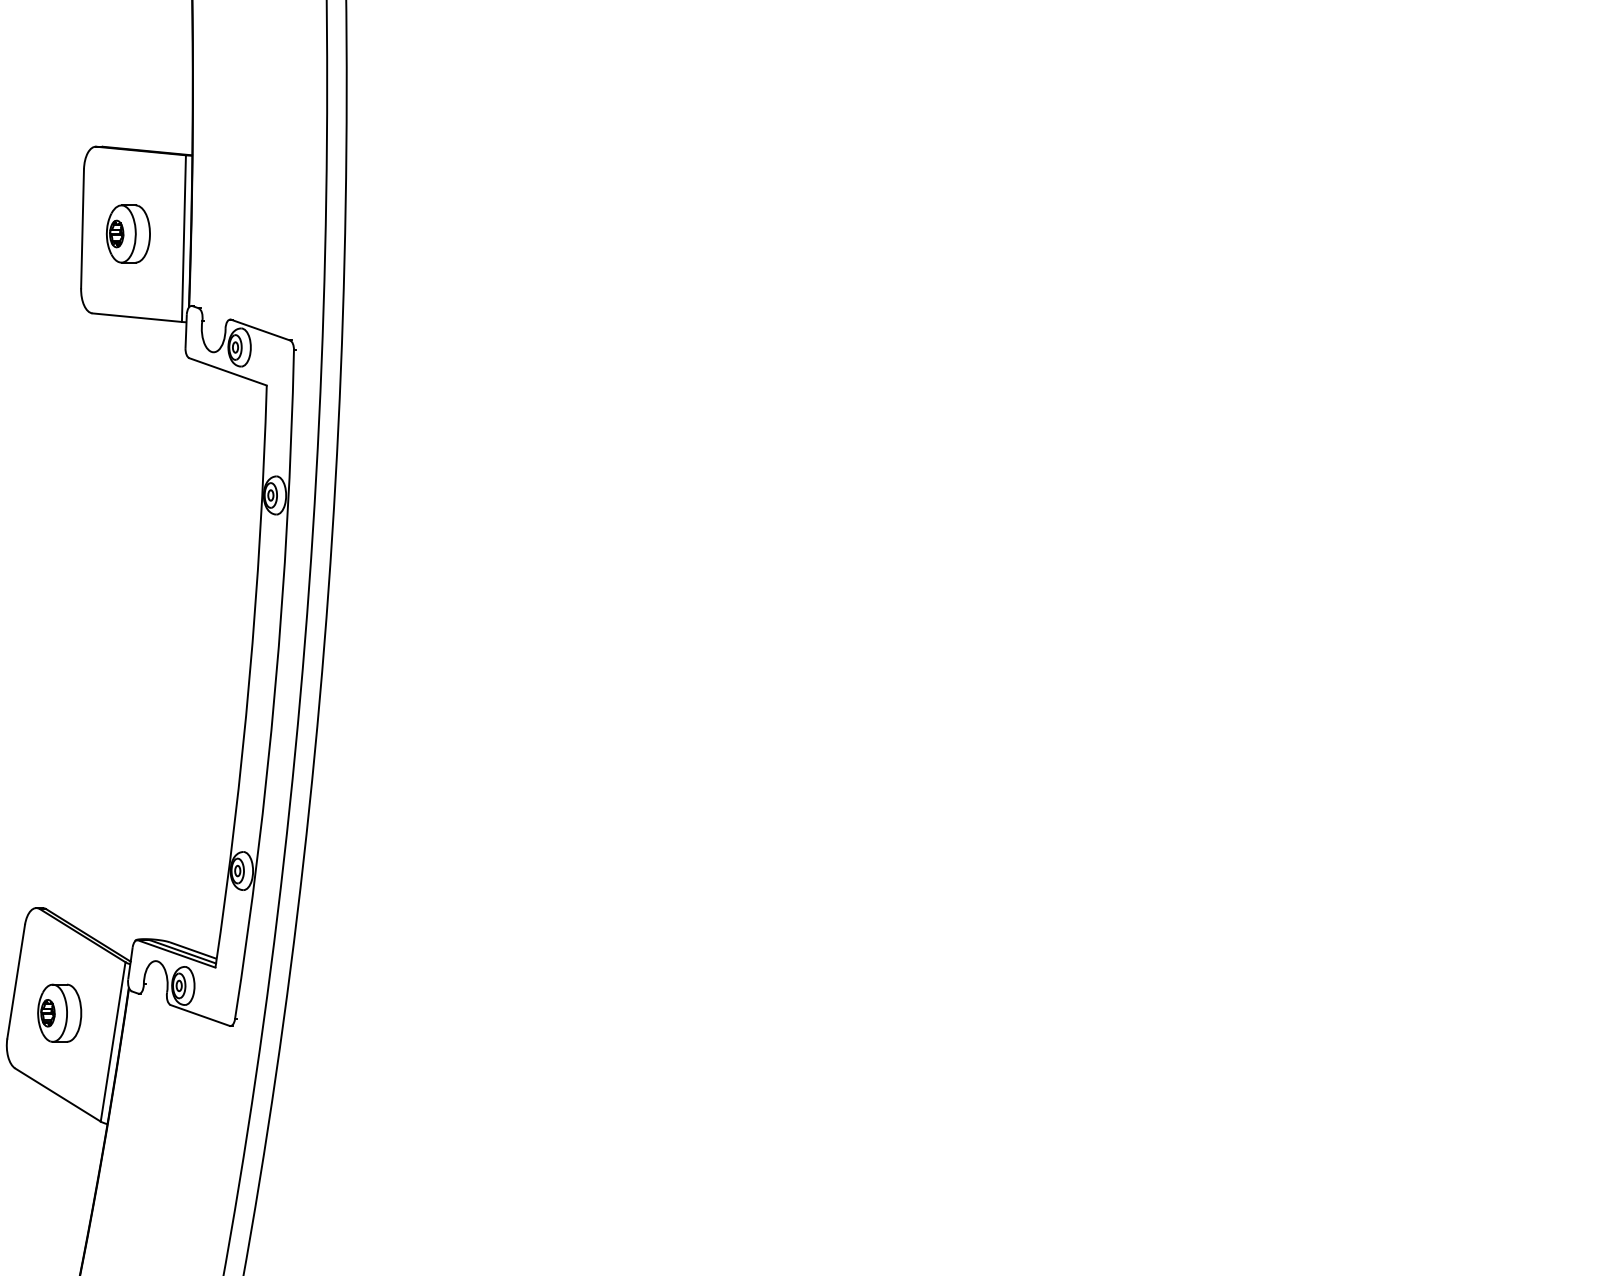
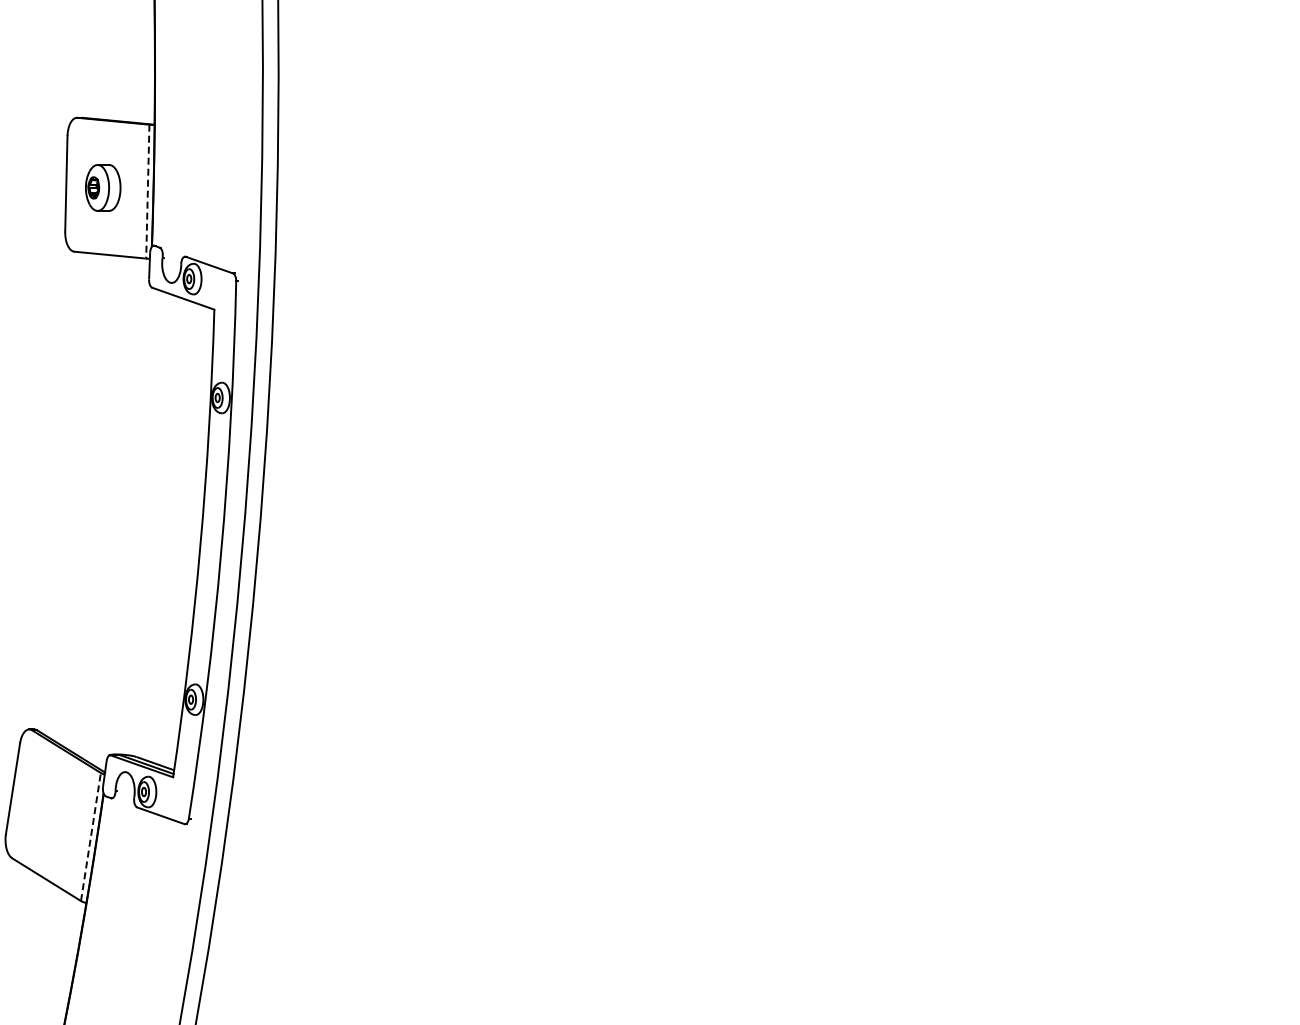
line: (183, 238) -> (147, 191), solid -> dashed
part: (59, 1012) -> (47, 813), removed
line: (112, 1042) -> (90, 837), solid -> dashed

